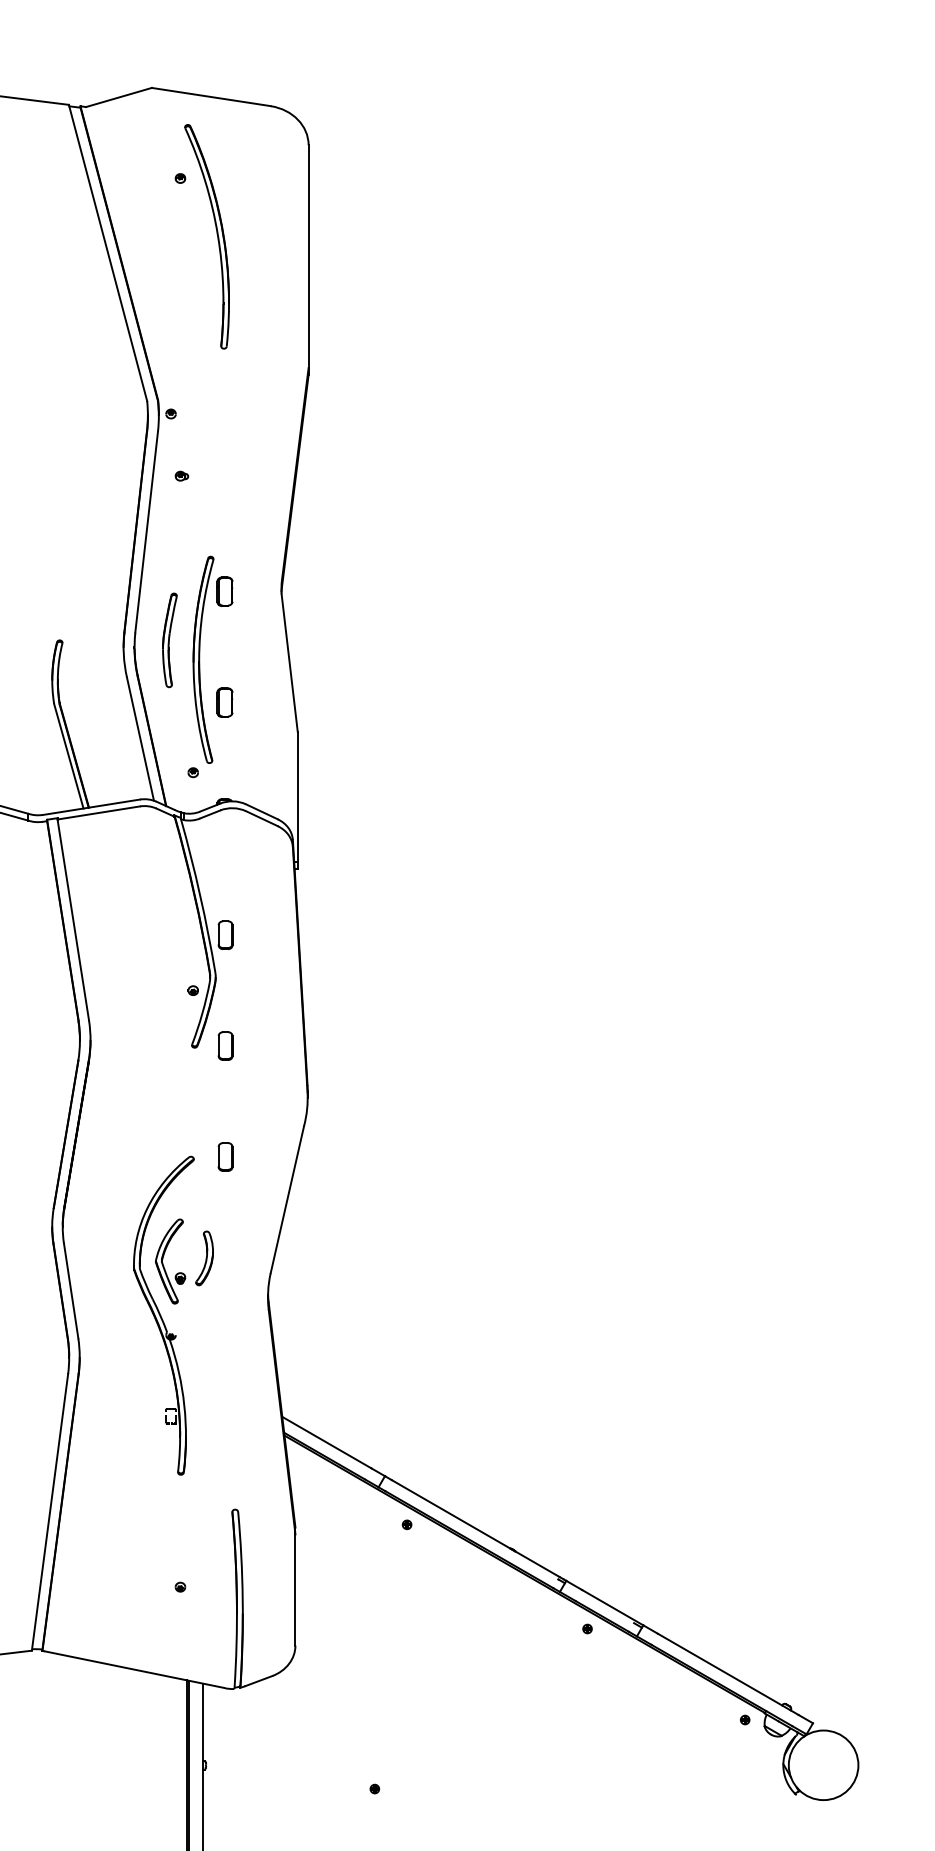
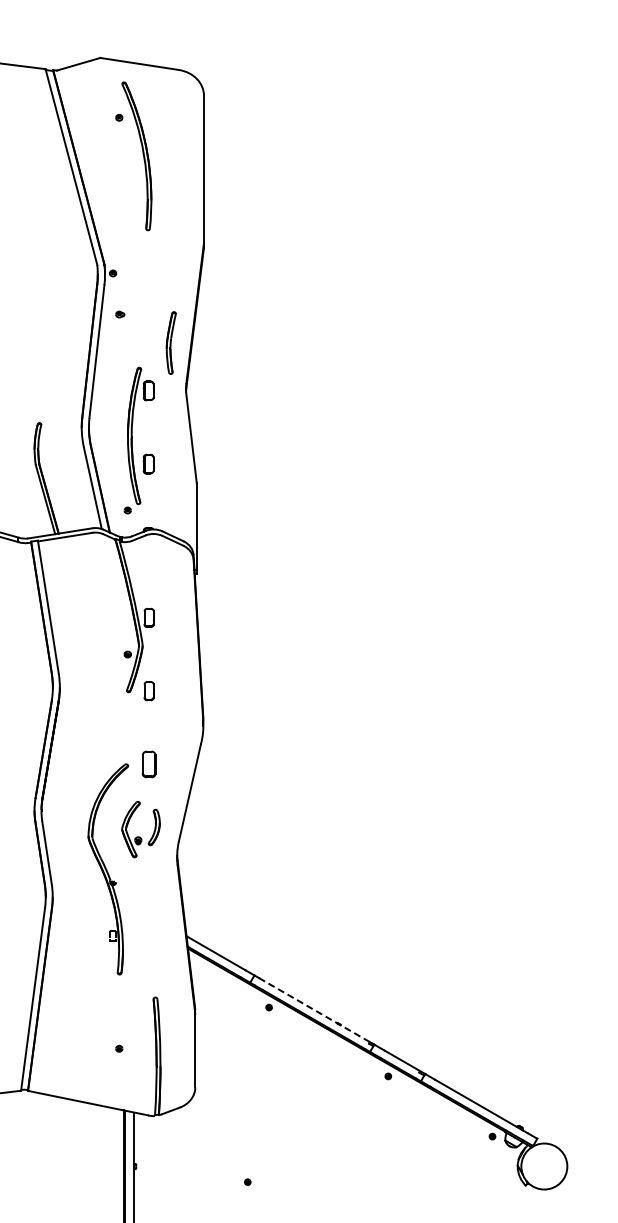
part: (168, 639) -> (170, 342), moved
part: (224, 1157) -> (148, 764), size x1.4
part: (183, 1271) -> (140, 836), moved
line: (475, 1529) -> (314, 1010), solid -> dashed

